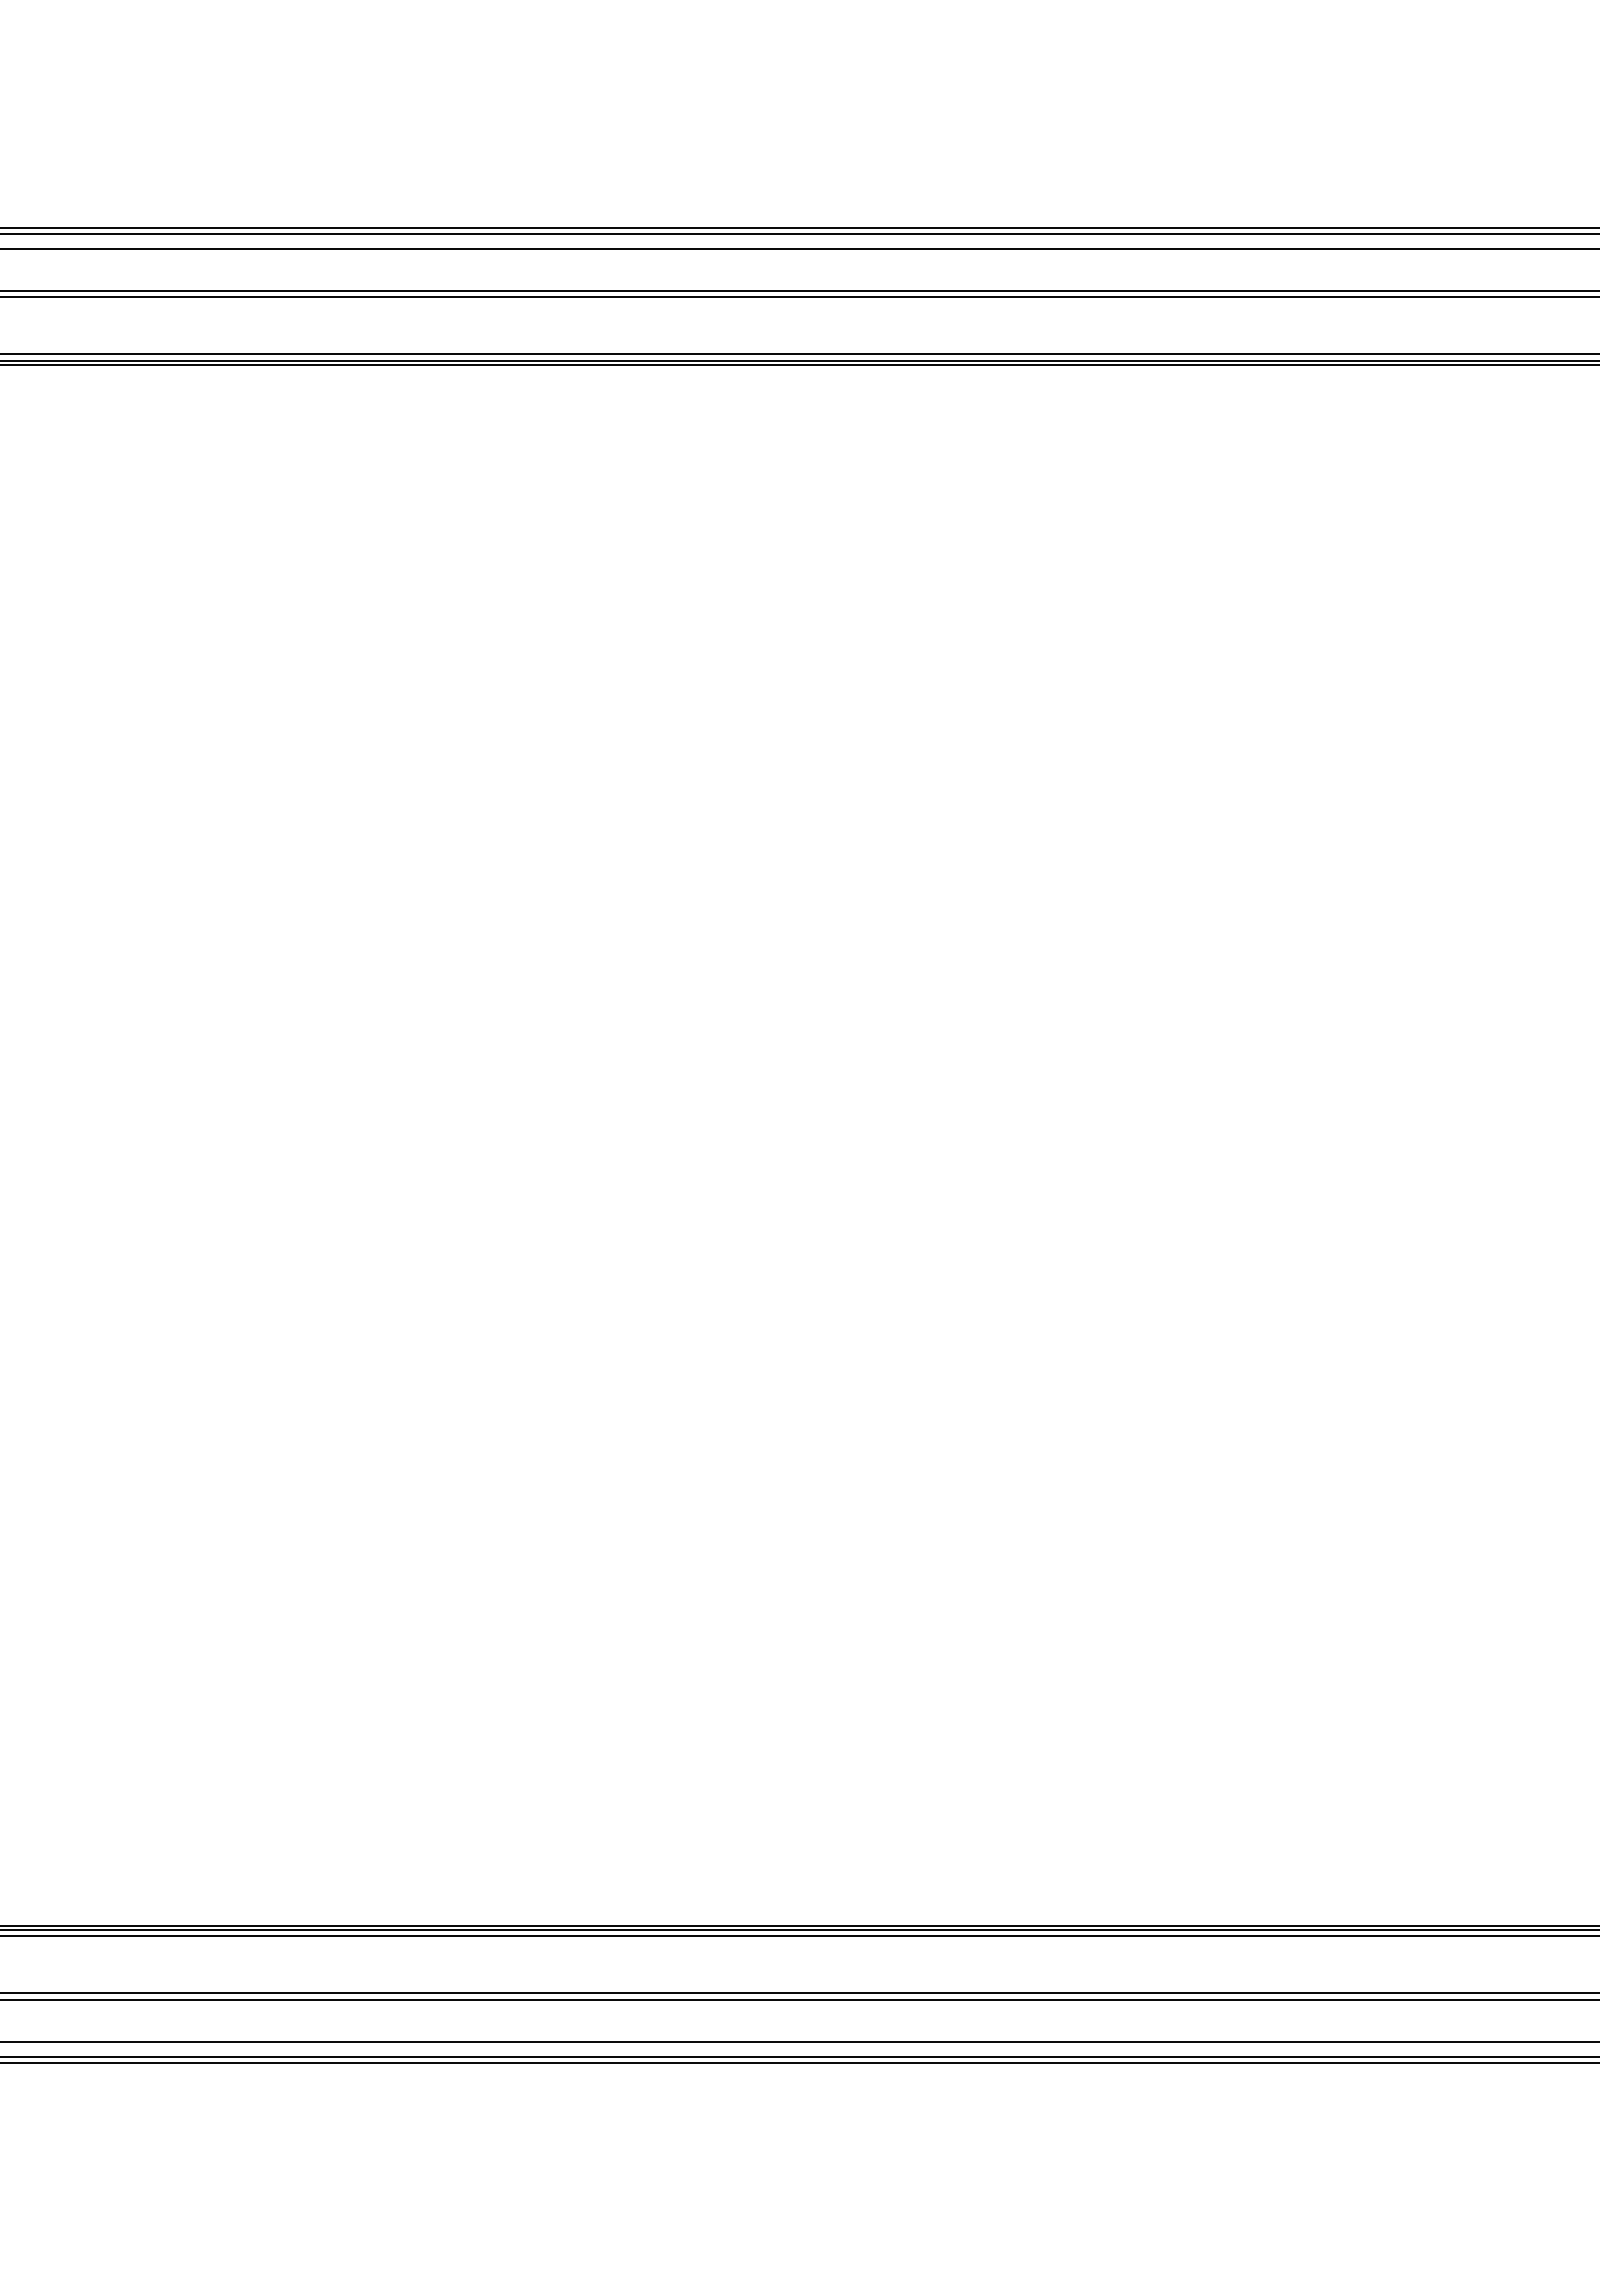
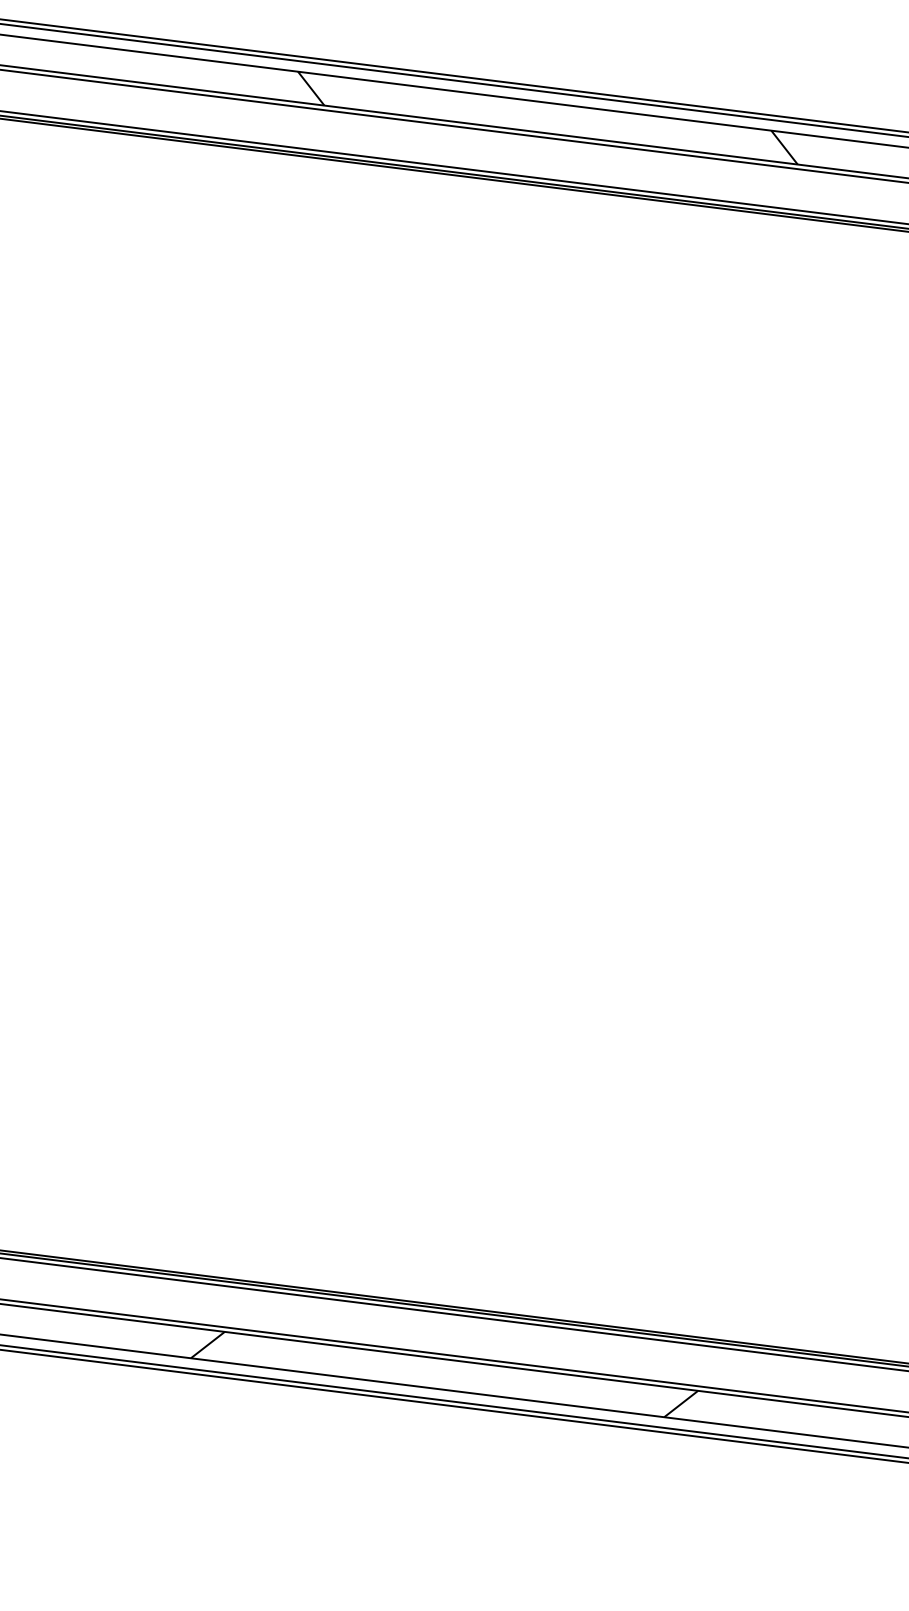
hatch: (775, 269) -> (547, 117), added
hatch: (848, 2020) -> (444, 1374), added

